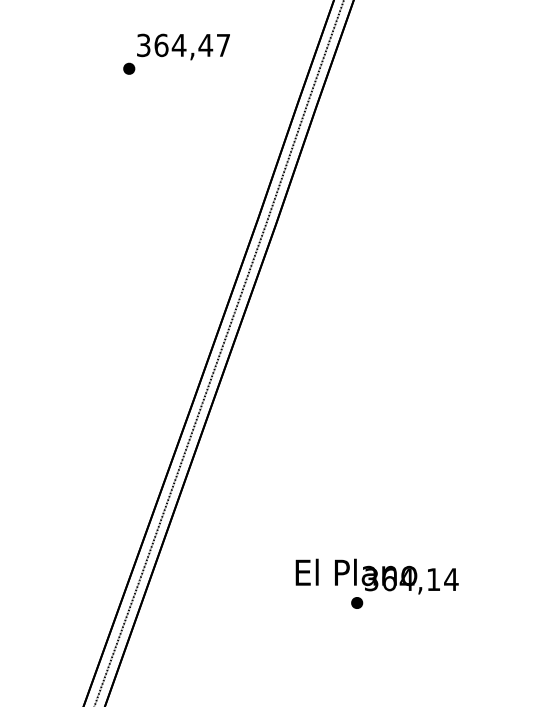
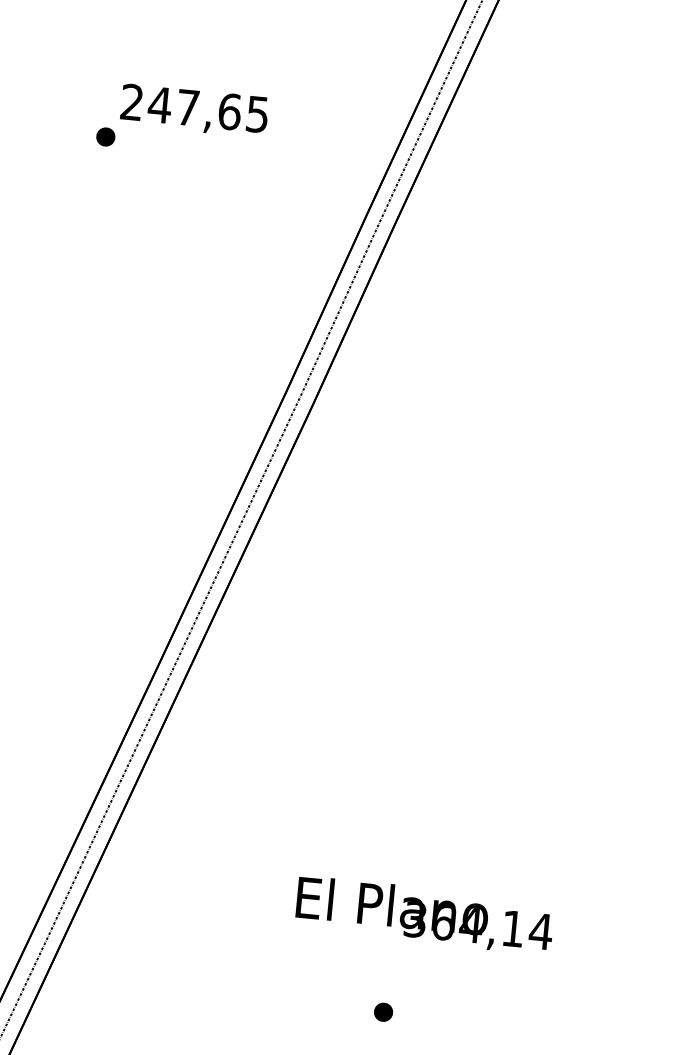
text: (183, 45) -> (194, 108), 364,47 -> 247,65
text: (376, 576) -> (423, 915), moved

